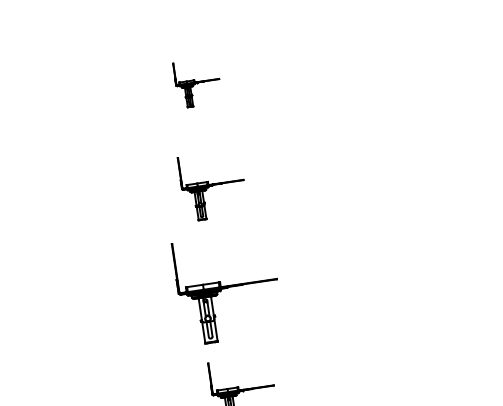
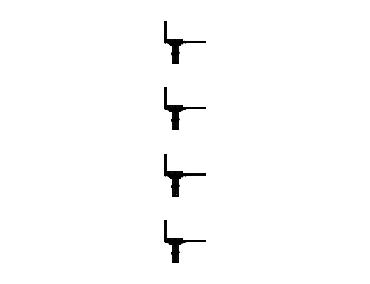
part: (197, 83) -> (184, 42), size x1.43
part: (227, 288) -> (184, 175), size x0.62

